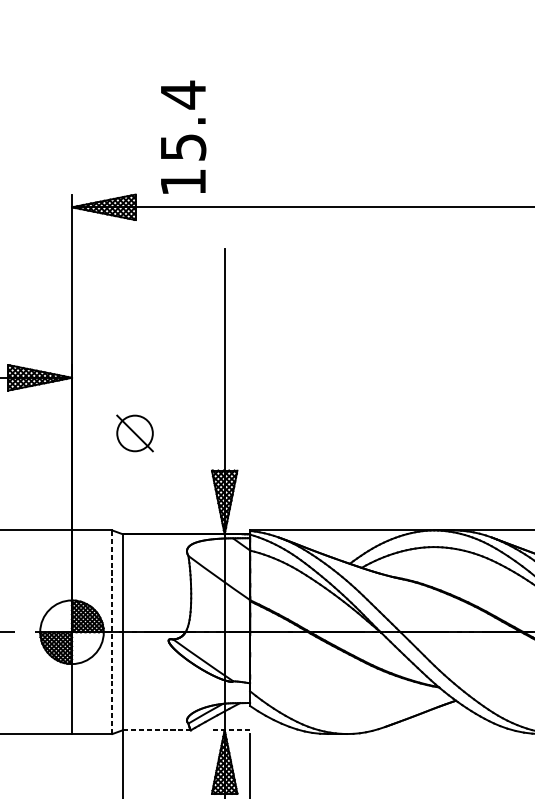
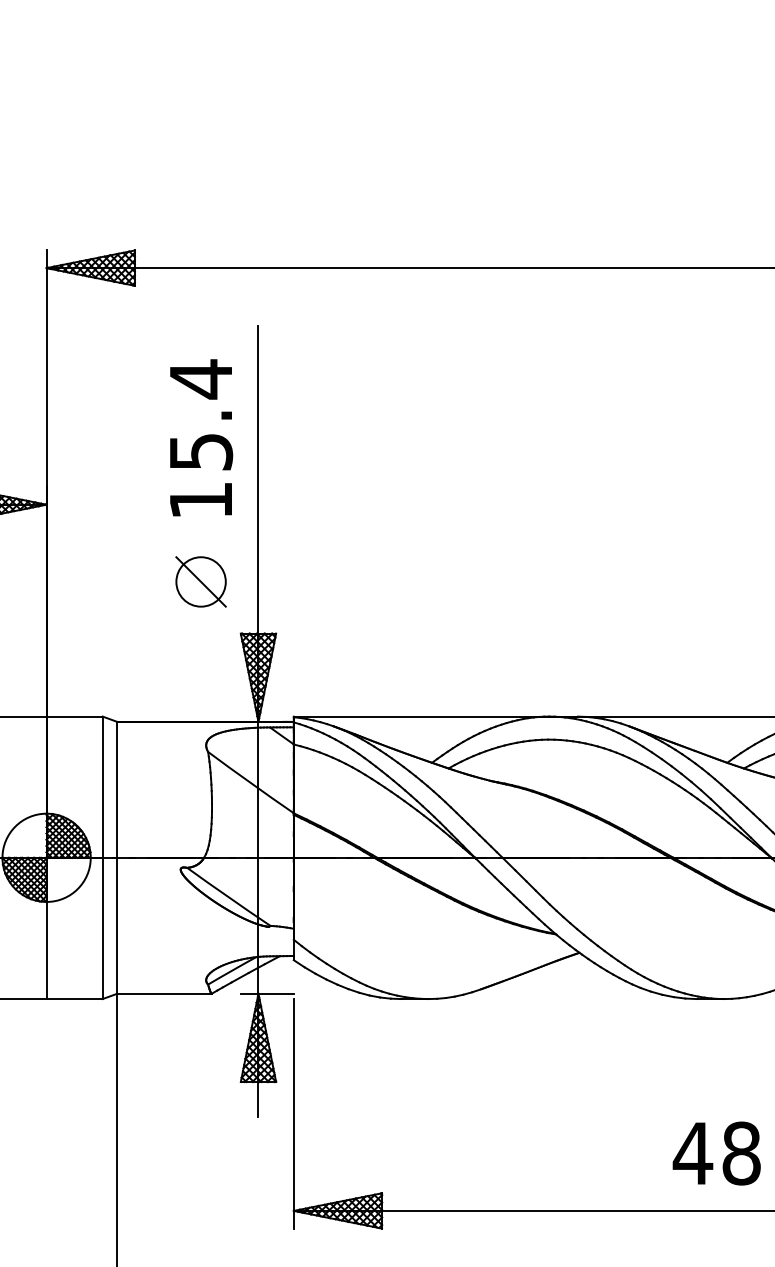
text: (183, 136) -> (201, 437), moved
part: (134, 433) -> (200, 581), moved
line: (112, 632) -> (102, 857), dashed -> solid
line: (156, 730) -> (164, 993), dashed -> solid
line: (230, 730) -> (266, 993), dashed -> solid

